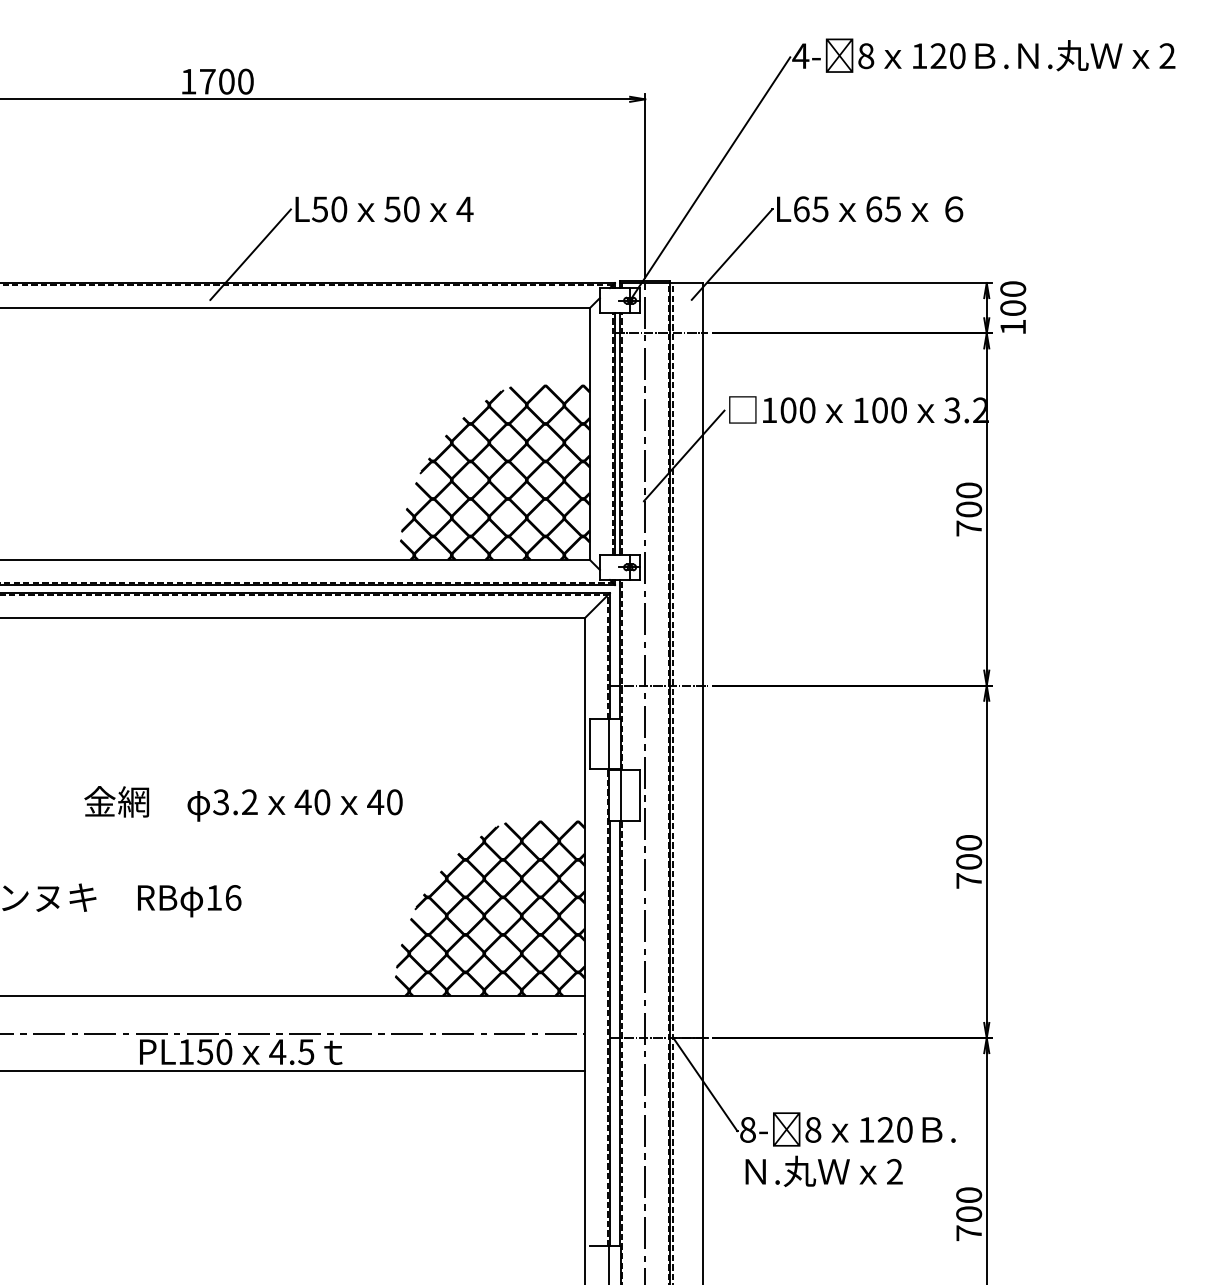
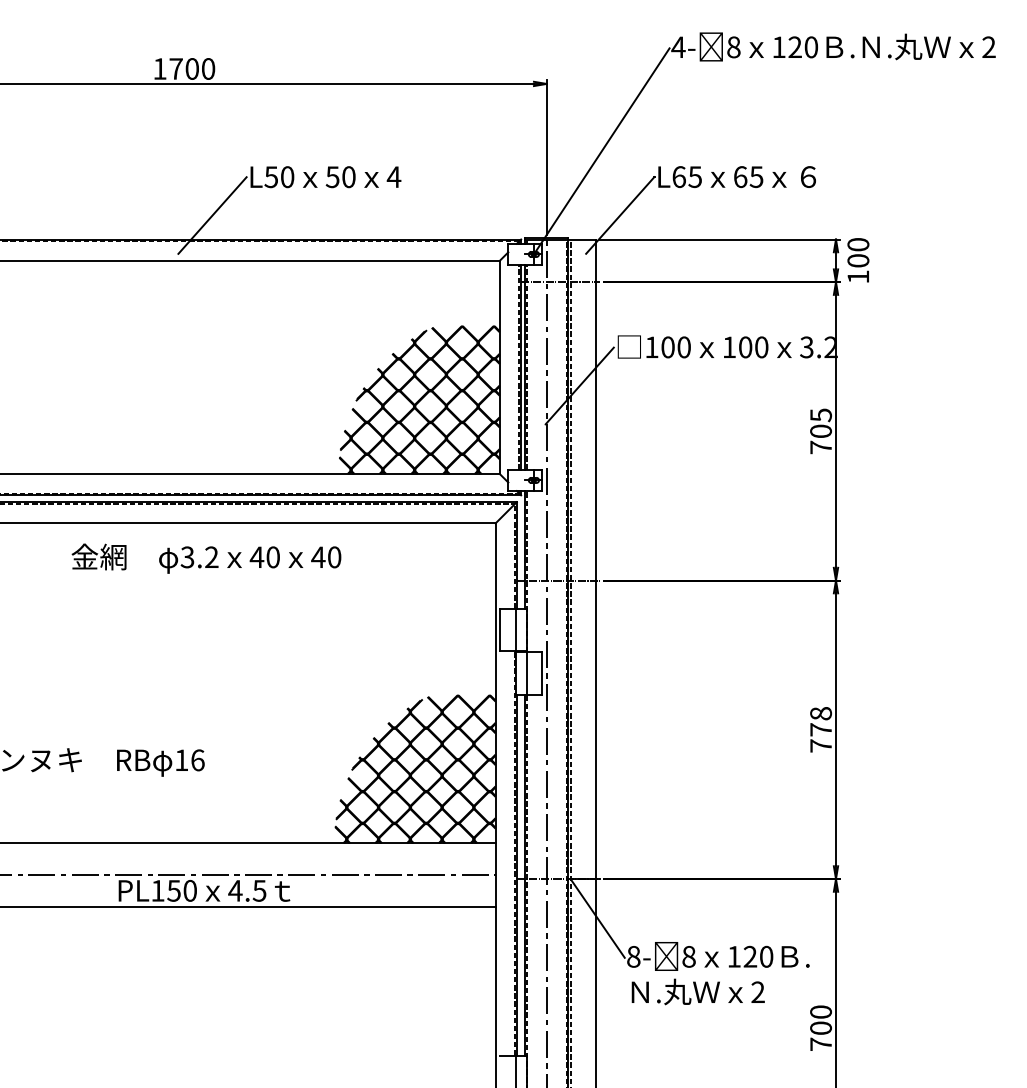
text: (968, 490) -> (820, 415), 700 -> 705
text: (243, 803) -> (206, 558), moved
text: (969, 851) -> (821, 721), 700 -> 778

